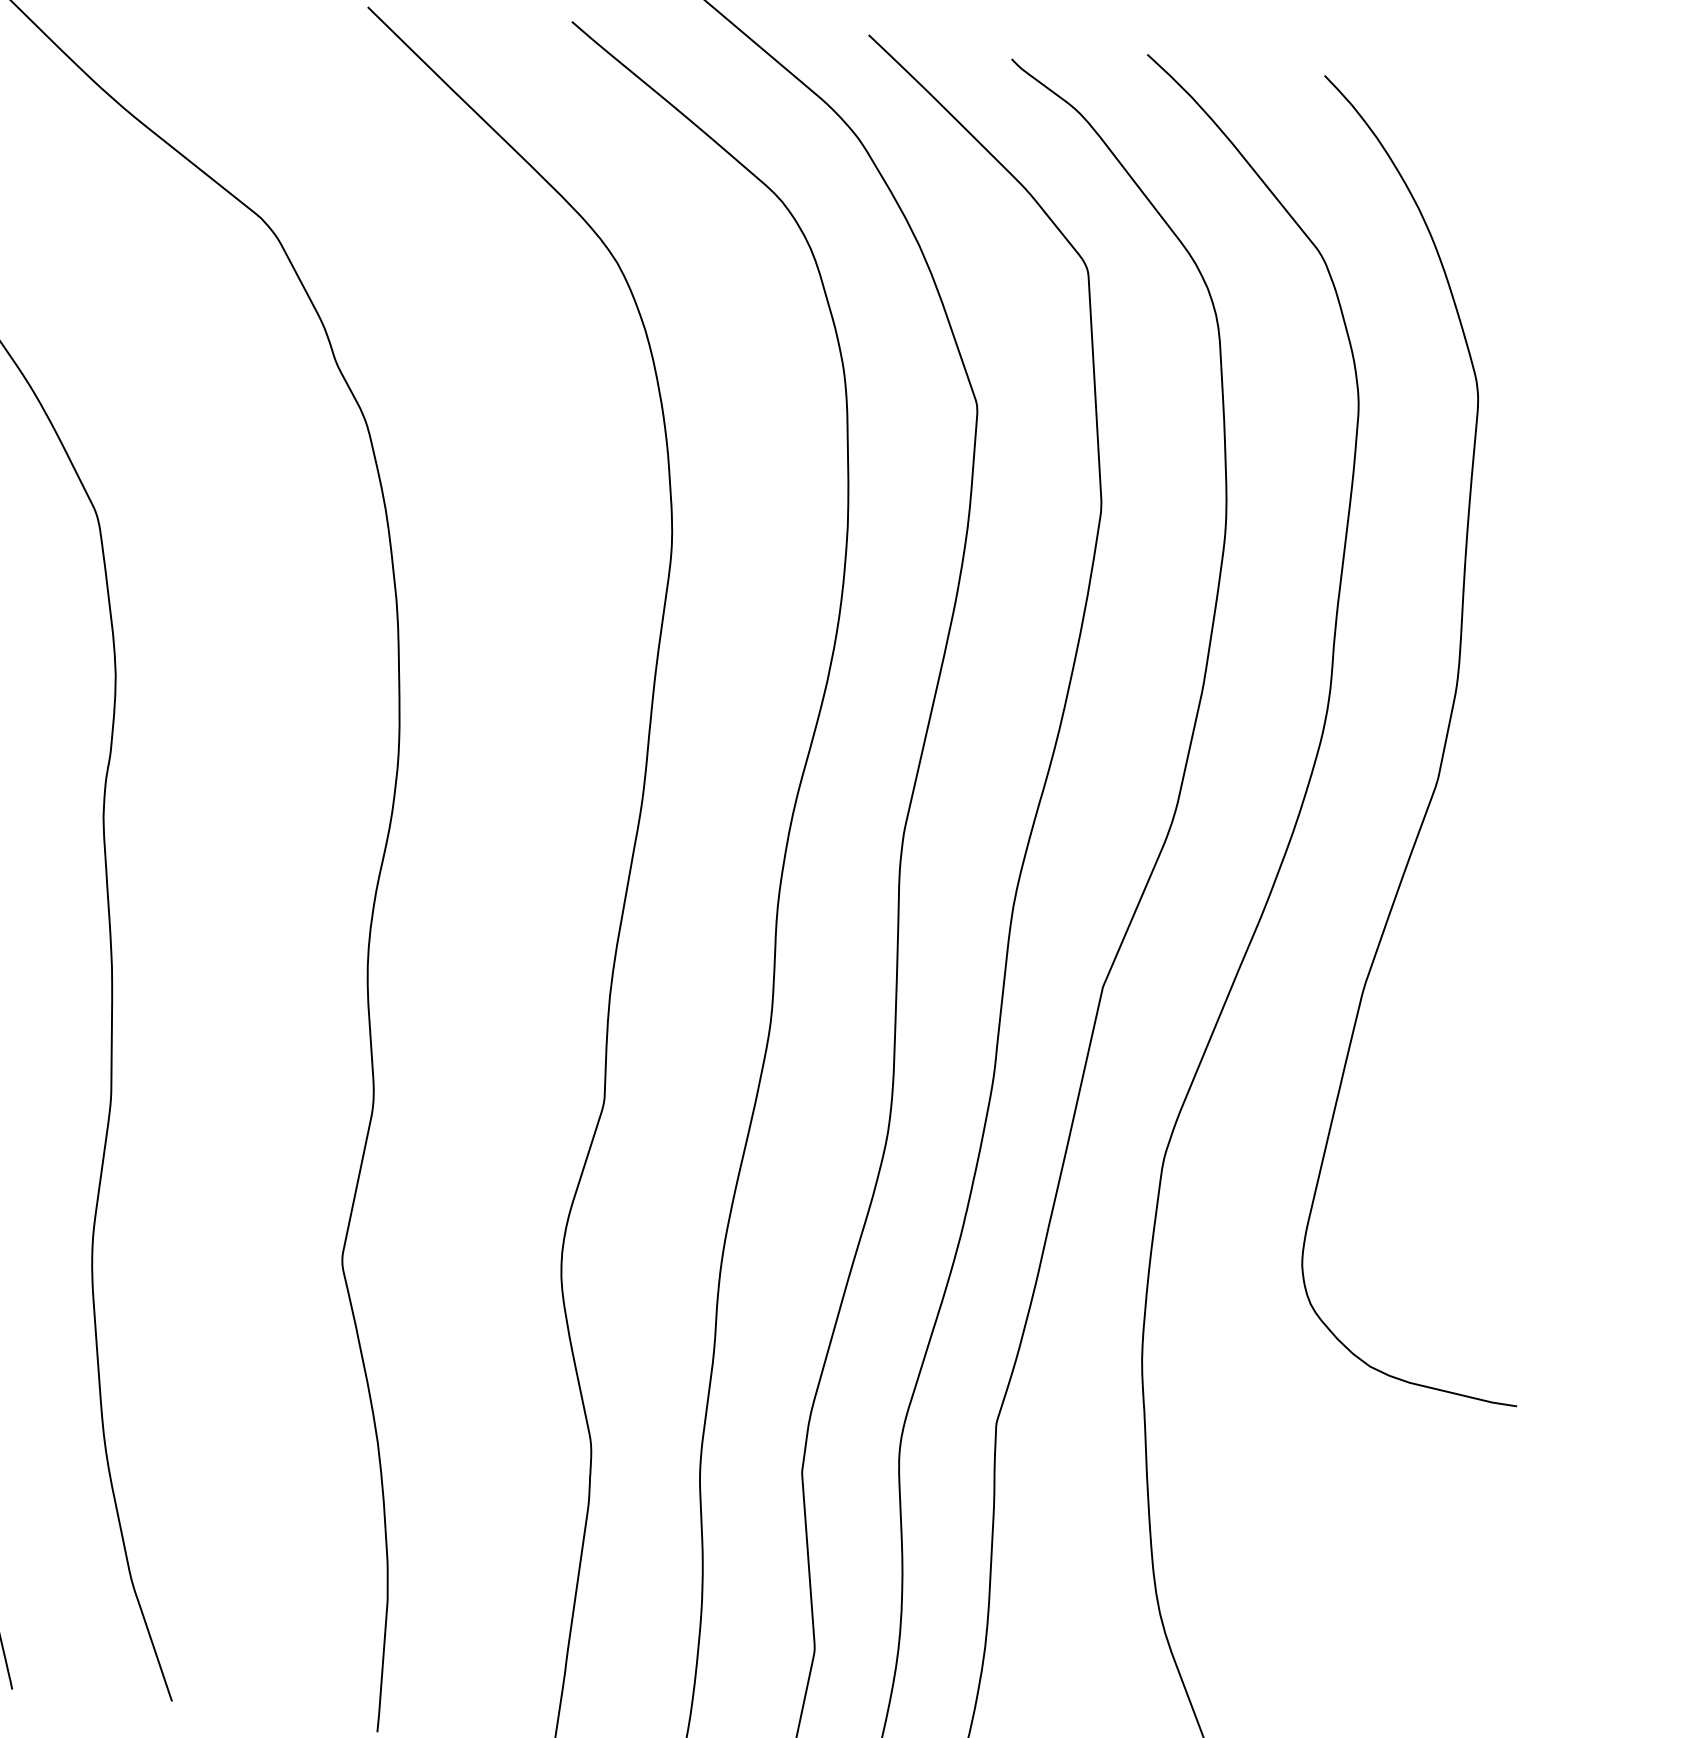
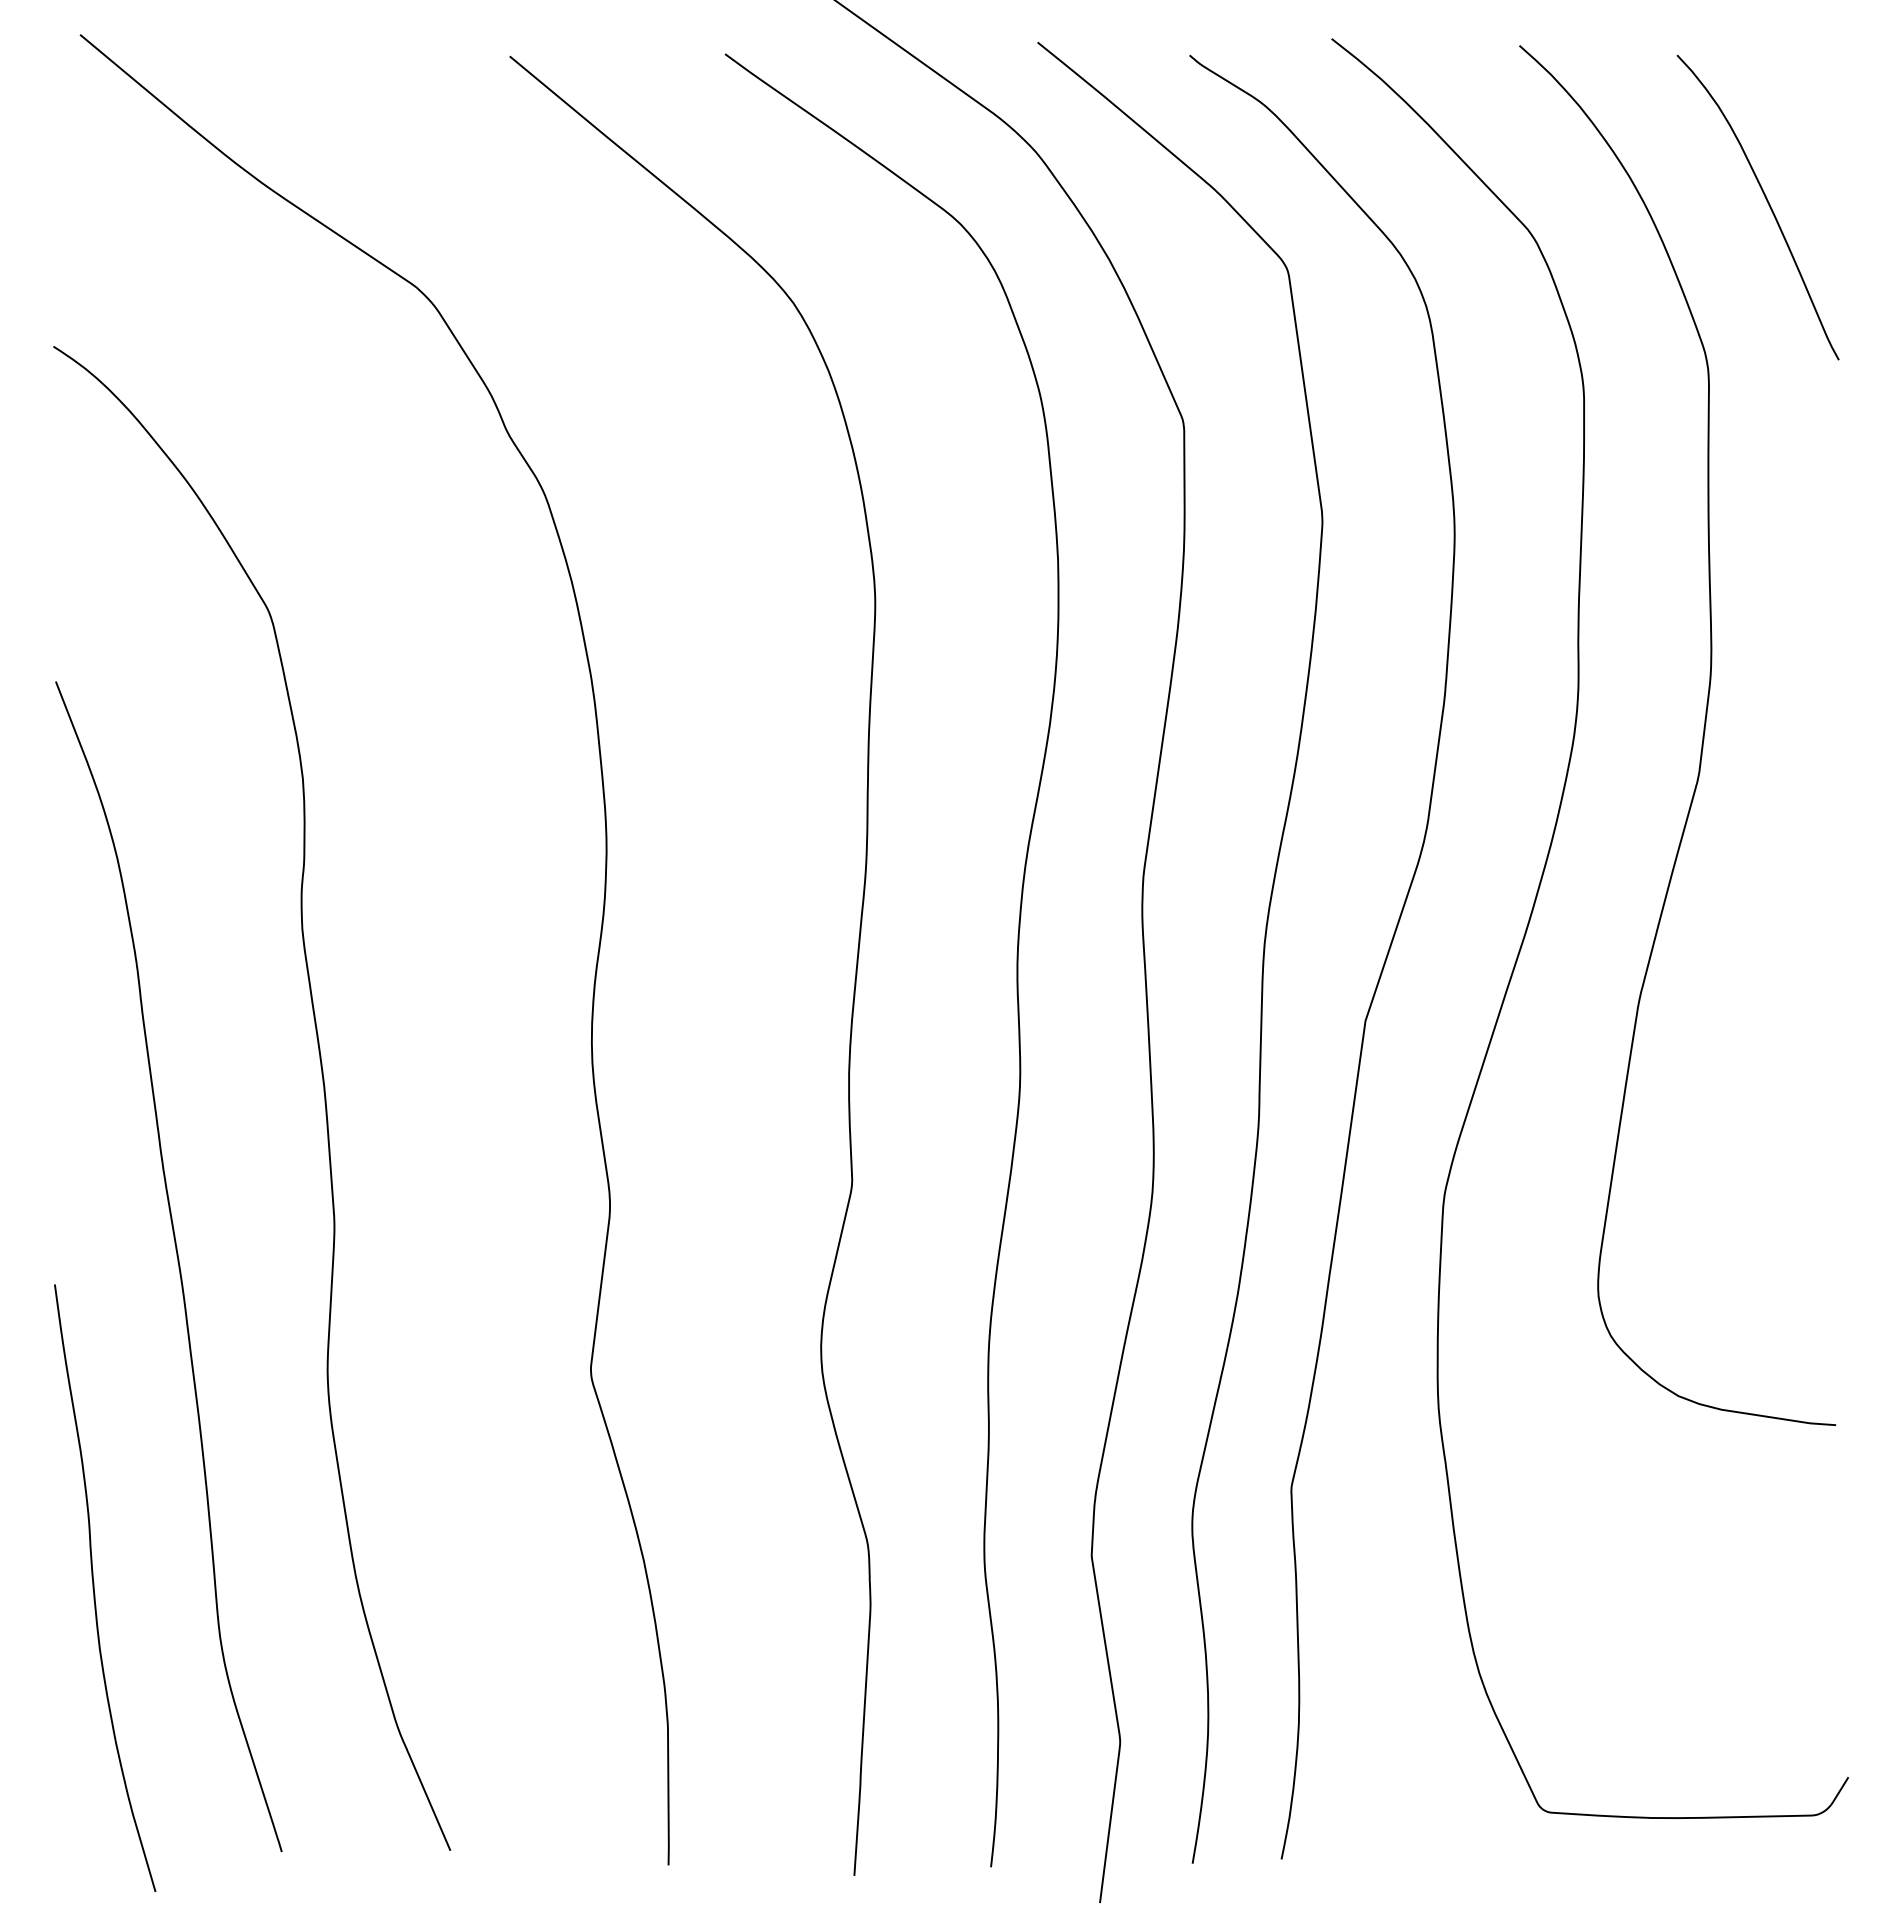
curve: (1547, 244) -> (1767, 203), added

